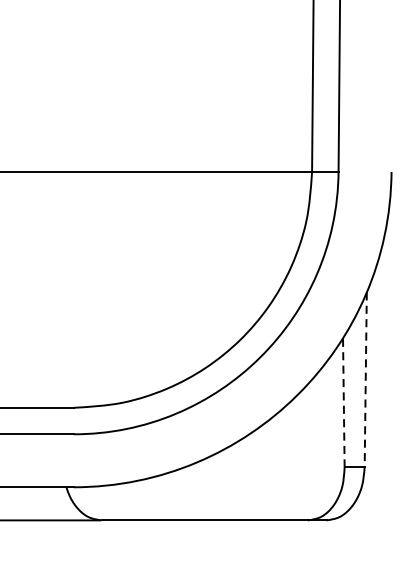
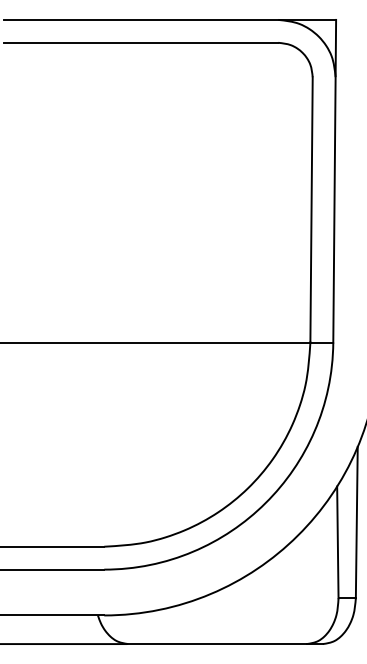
line: (365, 379) -> (356, 522), dashed -> solid
line: (343, 402) -> (337, 542), dashed -> solid

